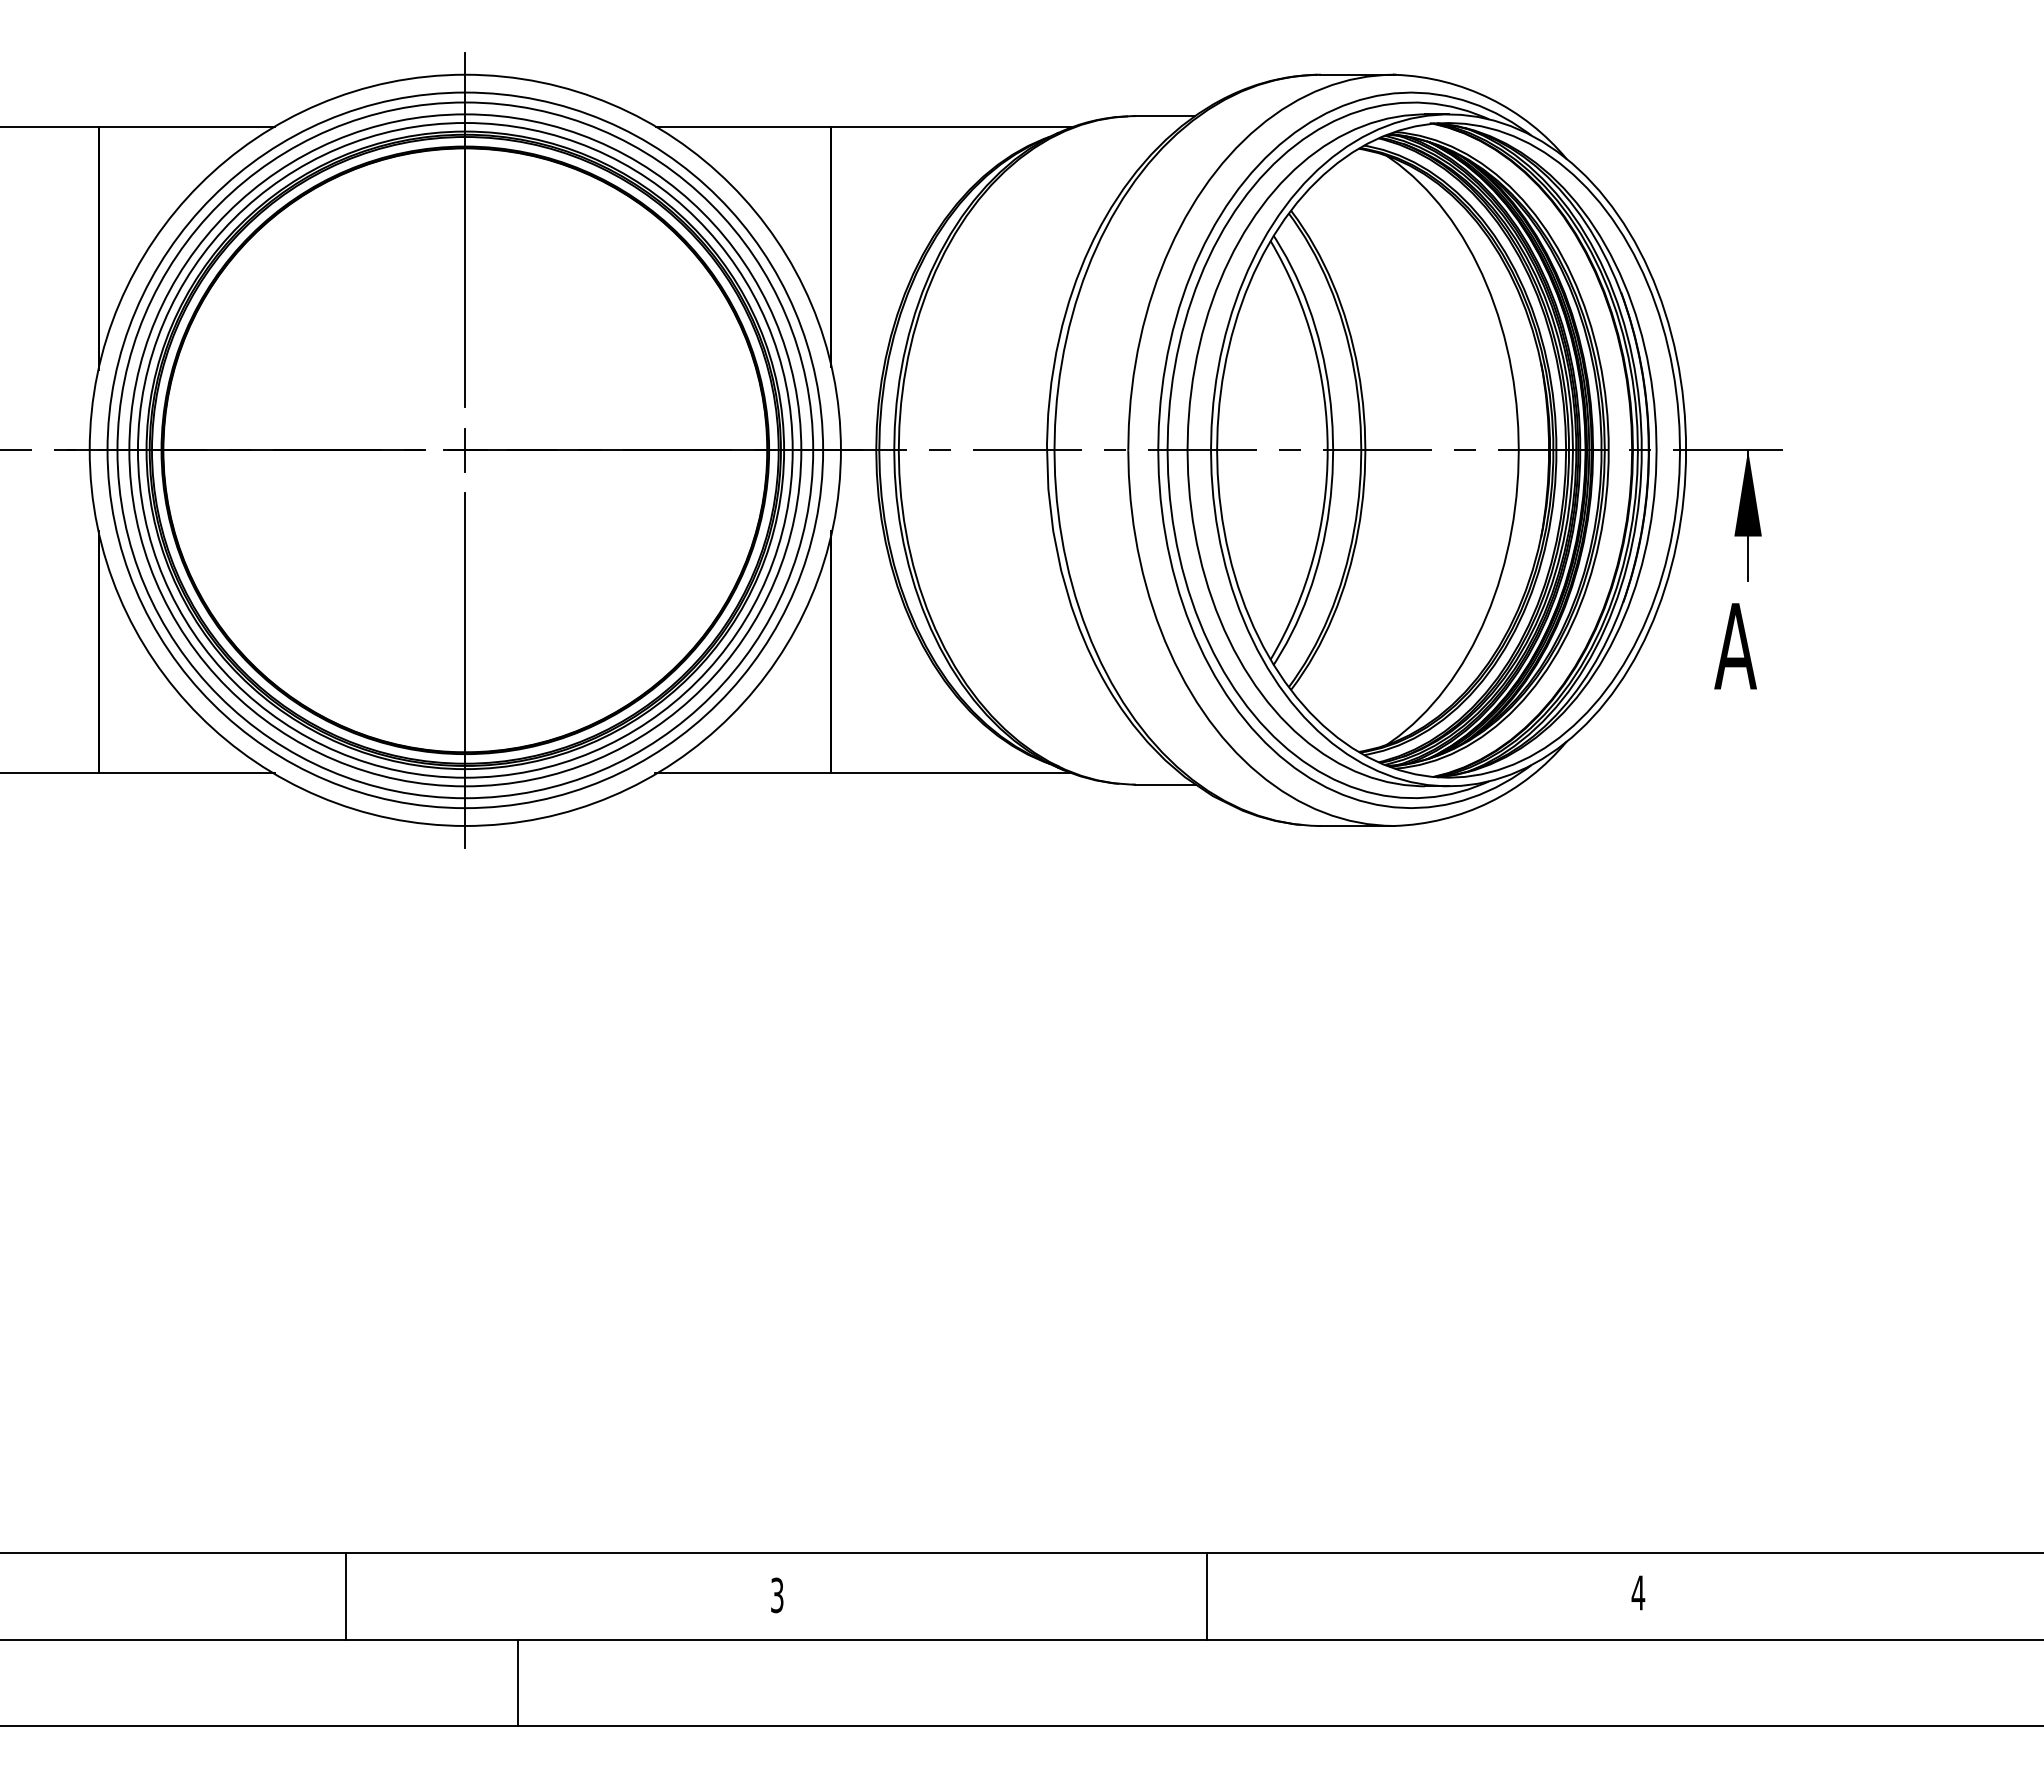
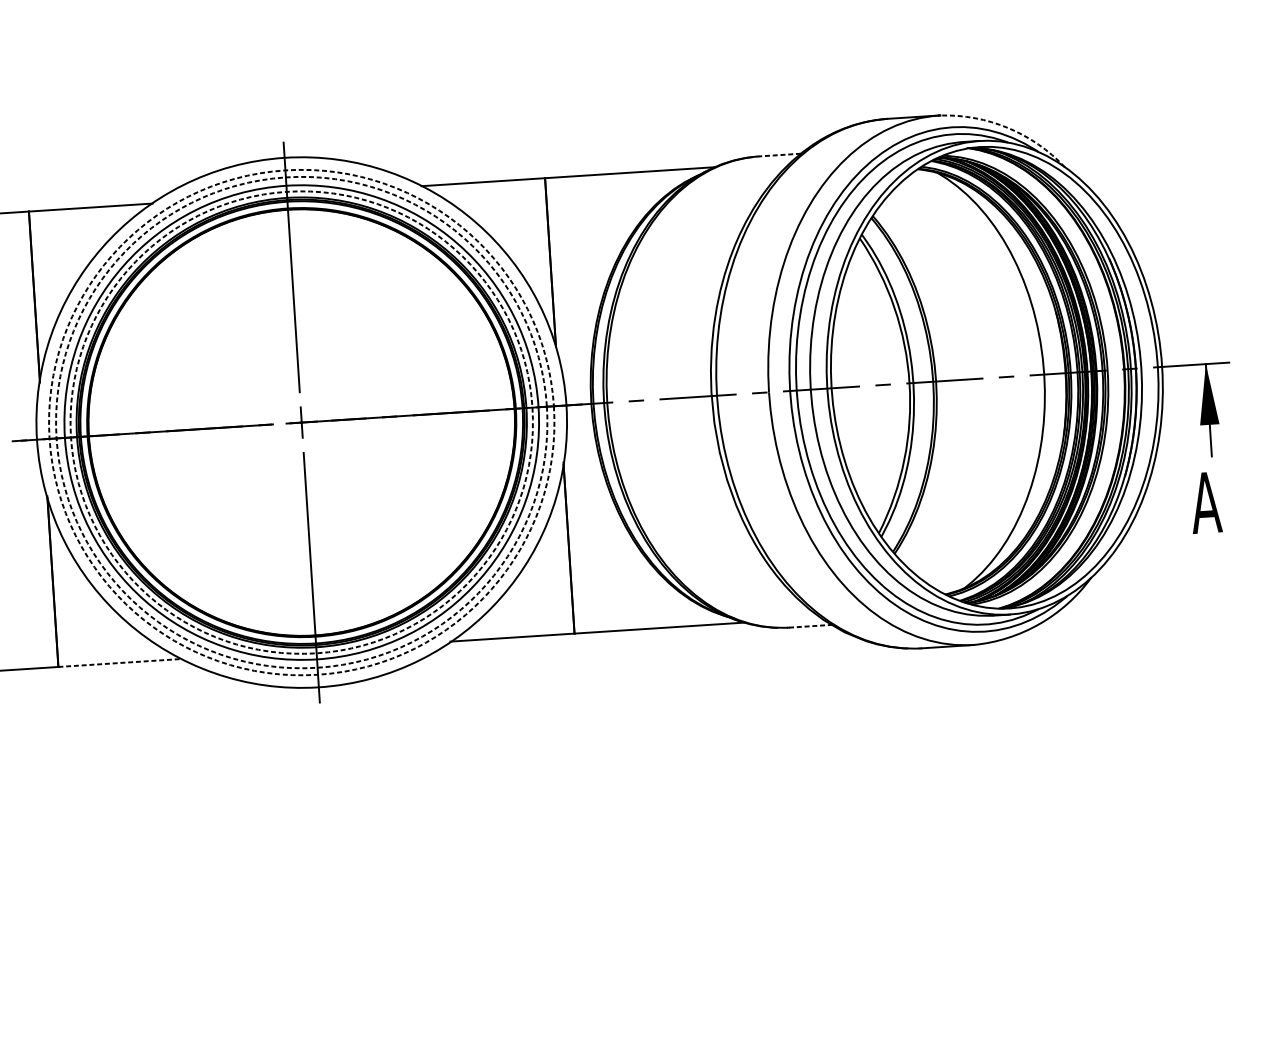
arc: (1490, 98) -> (1008, 127), solid -> dashed
line: (1164, 116) -> (779, 155), solid -> dashed
circle: (464, 450) -> (301, 422), solid -> dashed
circle: (465, 450) -> (301, 422), solid -> dashed
circle: (465, 450) -> (301, 422), solid -> dashed
line: (187, 773) -> (120, 663), solid -> dashed
line: (1166, 784) -> (811, 626), solid -> dashed

